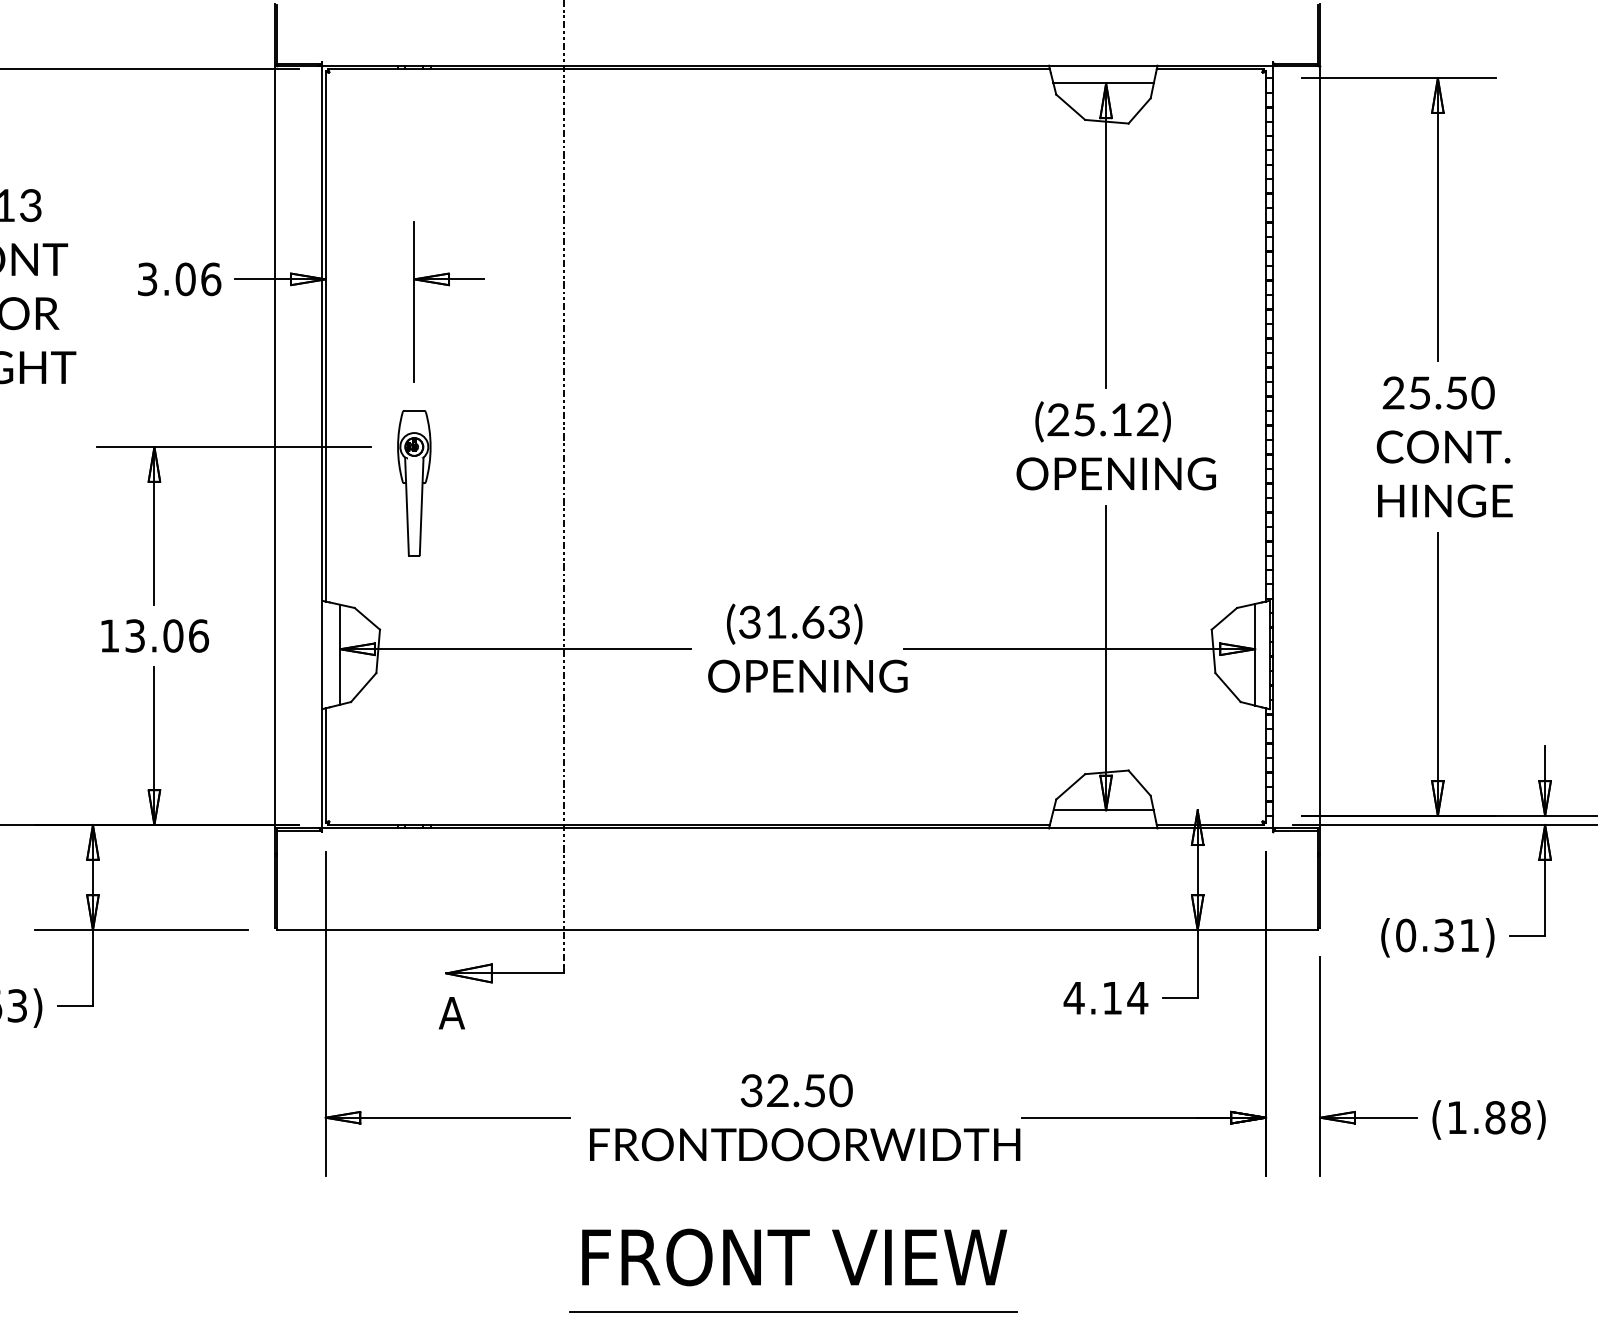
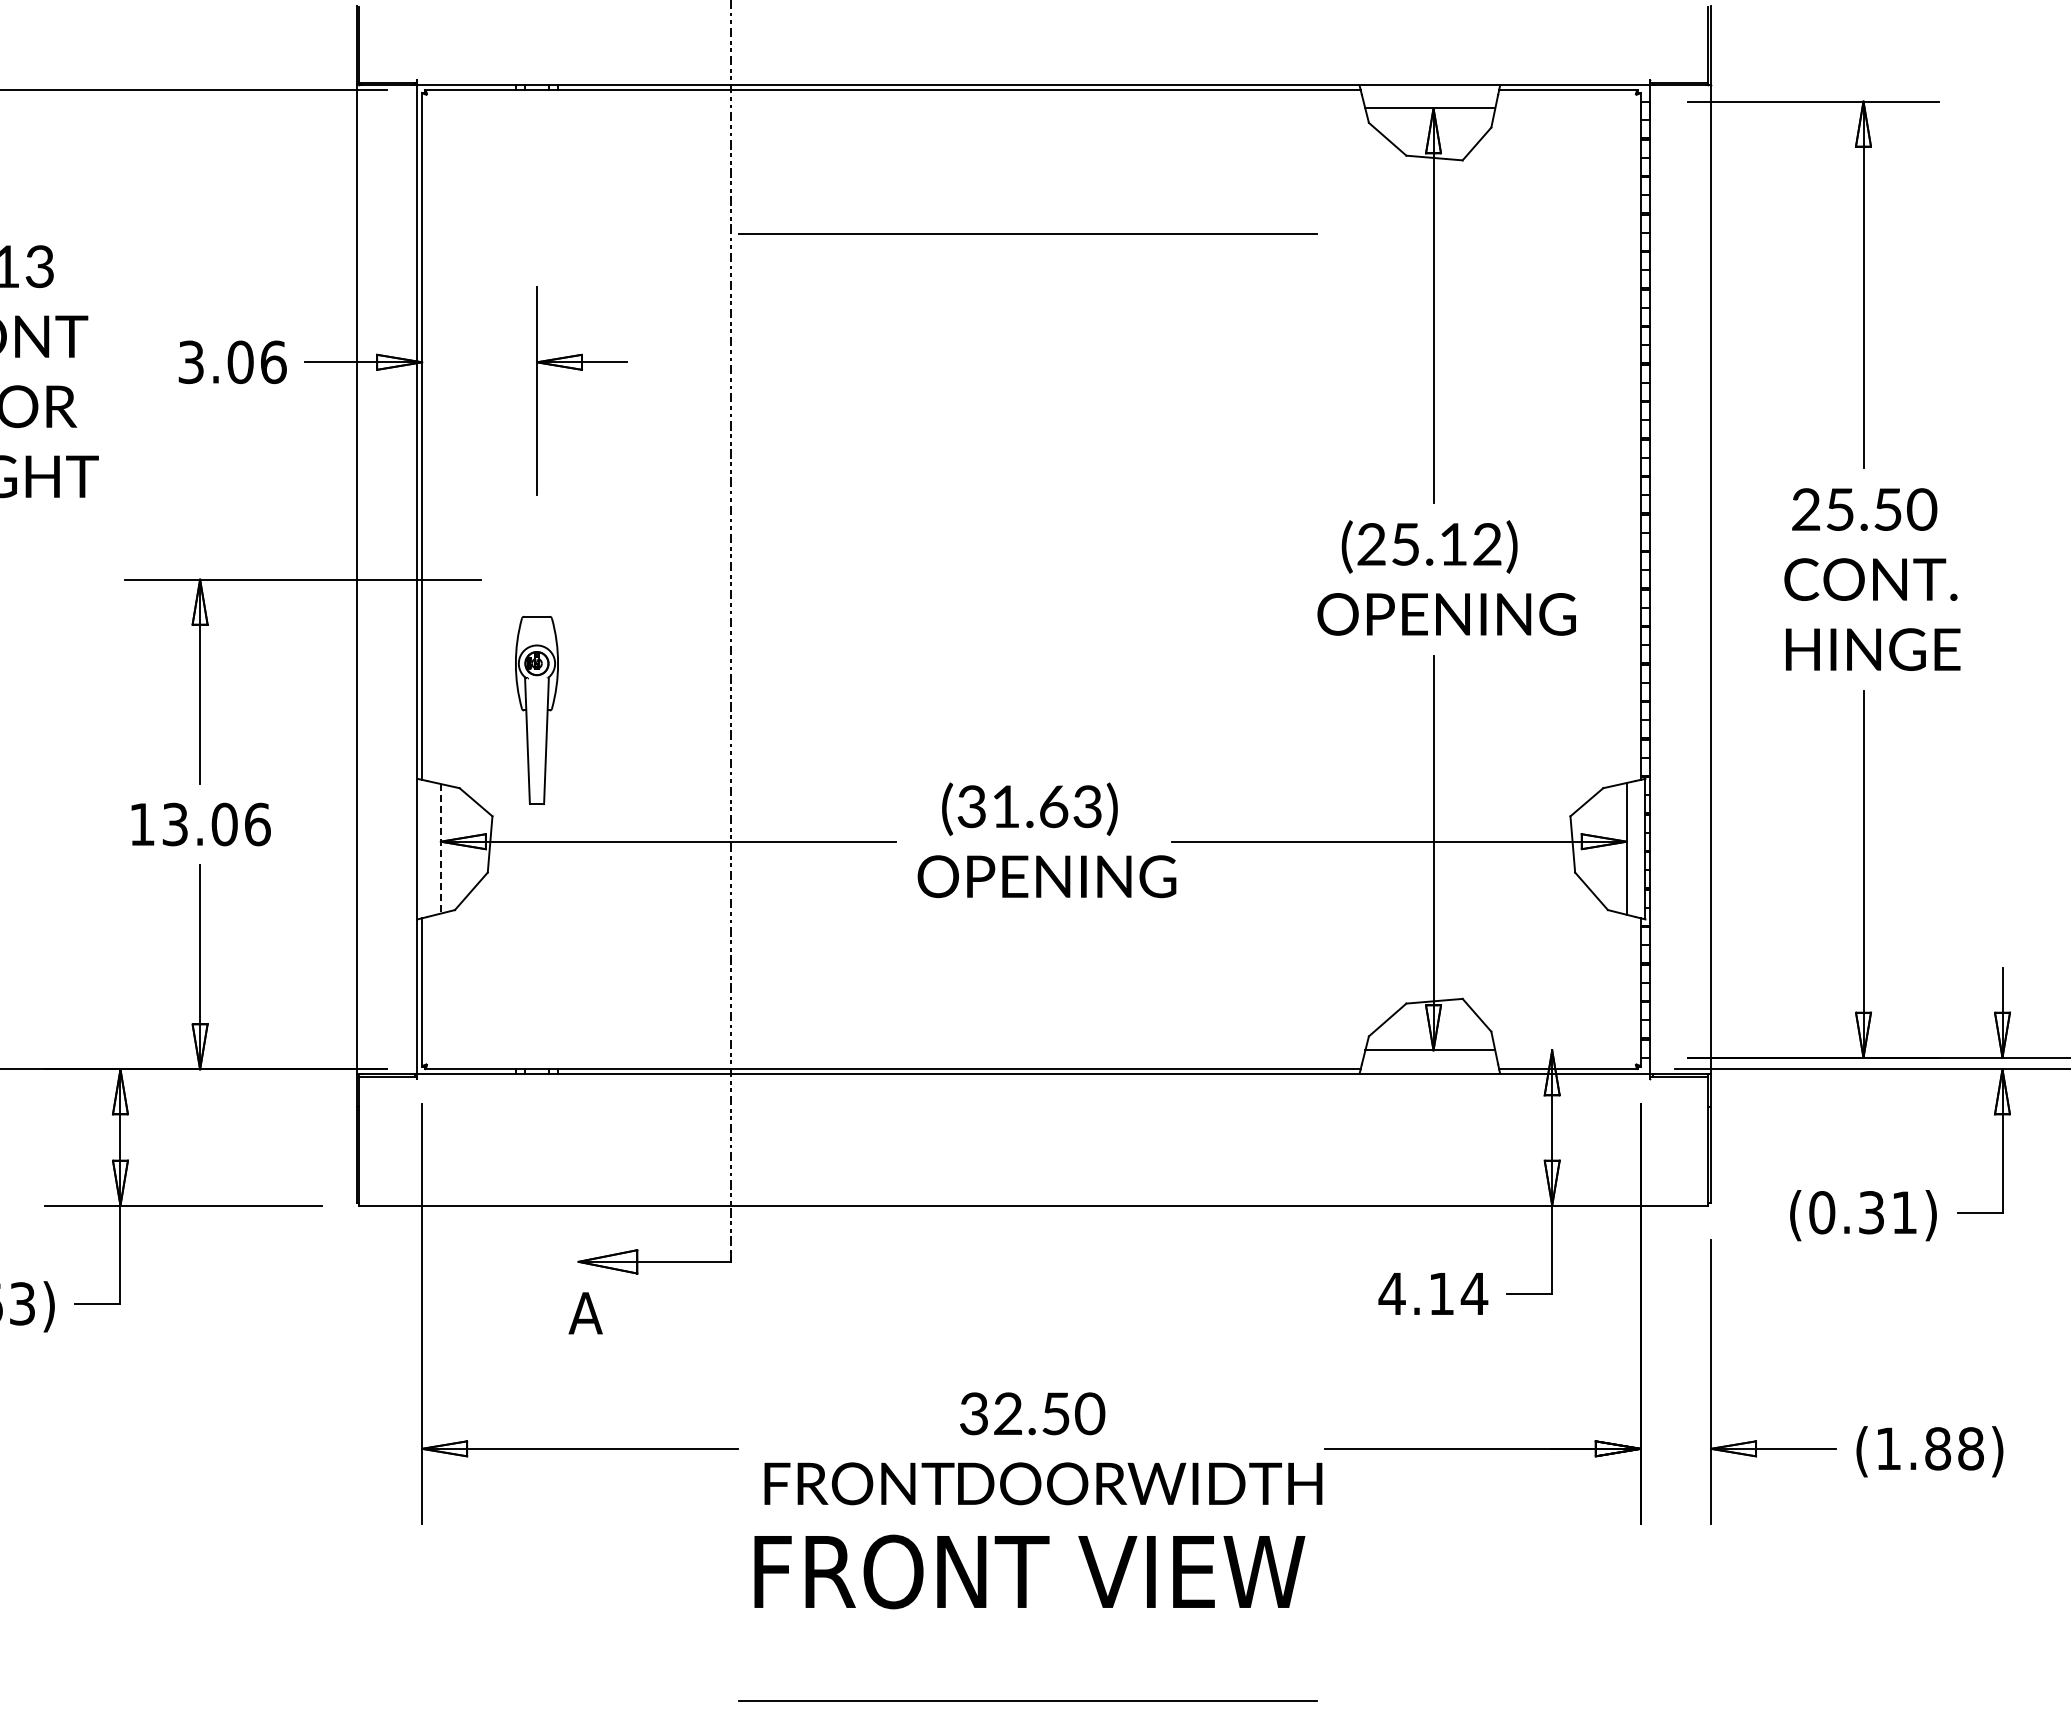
line: (792, 179) -> (1027, 233), added
part: (413, 483) -> (536, 710), moved
line: (339, 654) -> (440, 848), solid -> dashed
text: (794, 1257) -> (1029, 1571), moved

